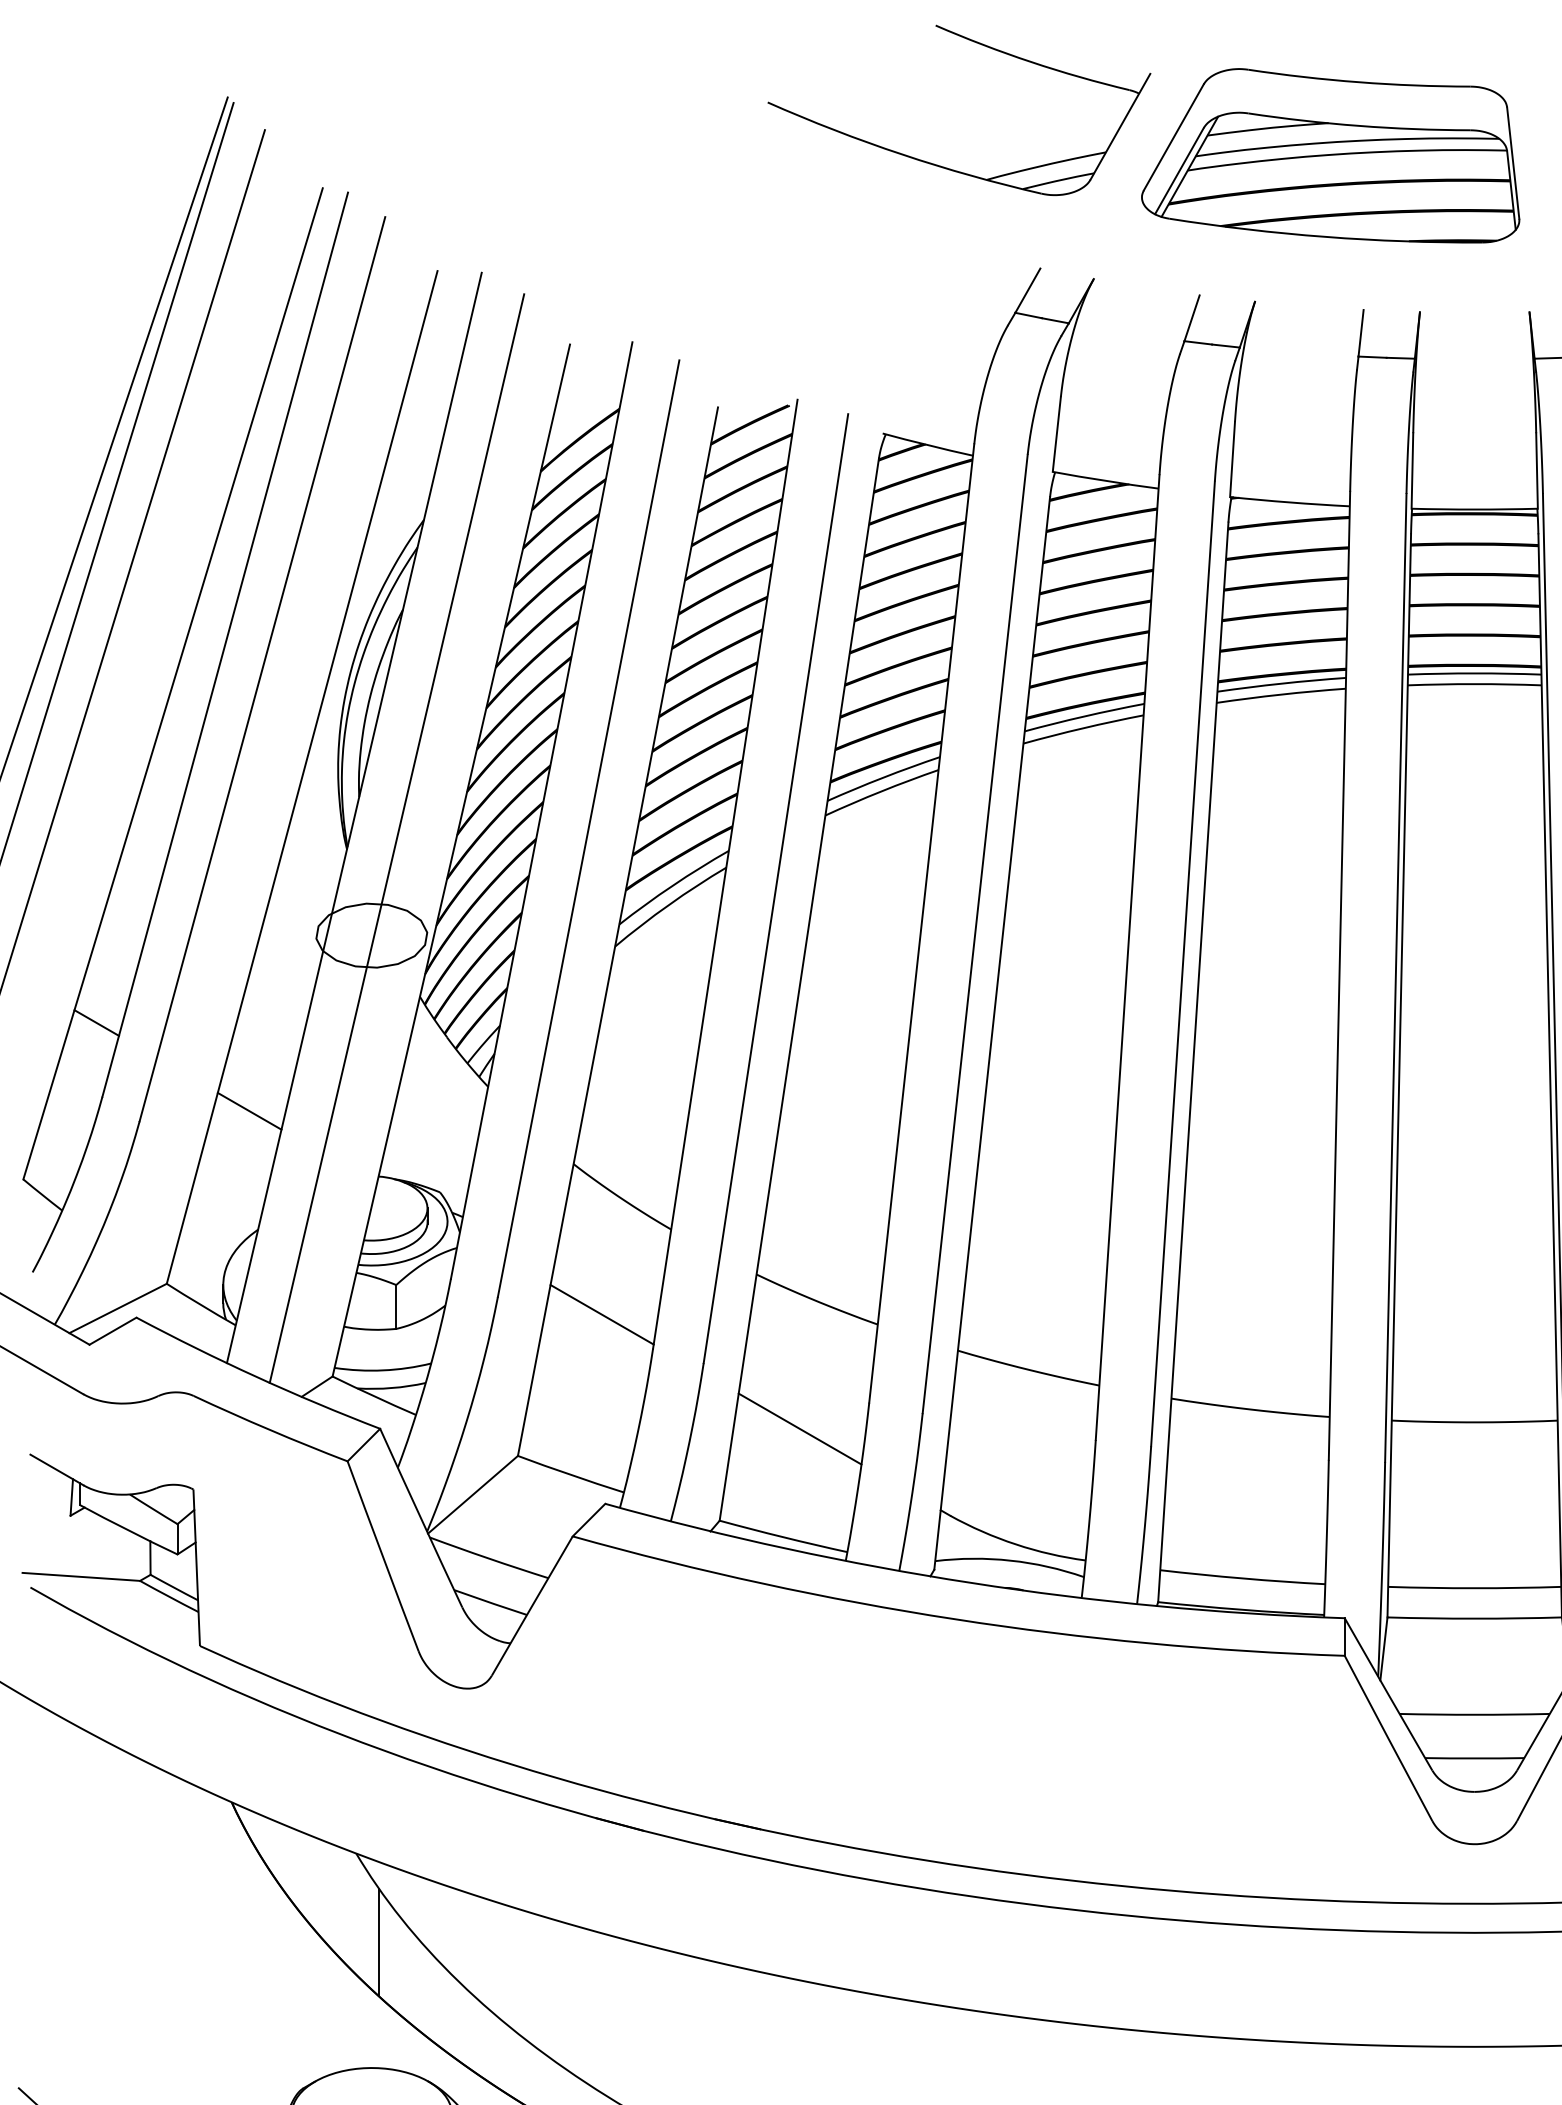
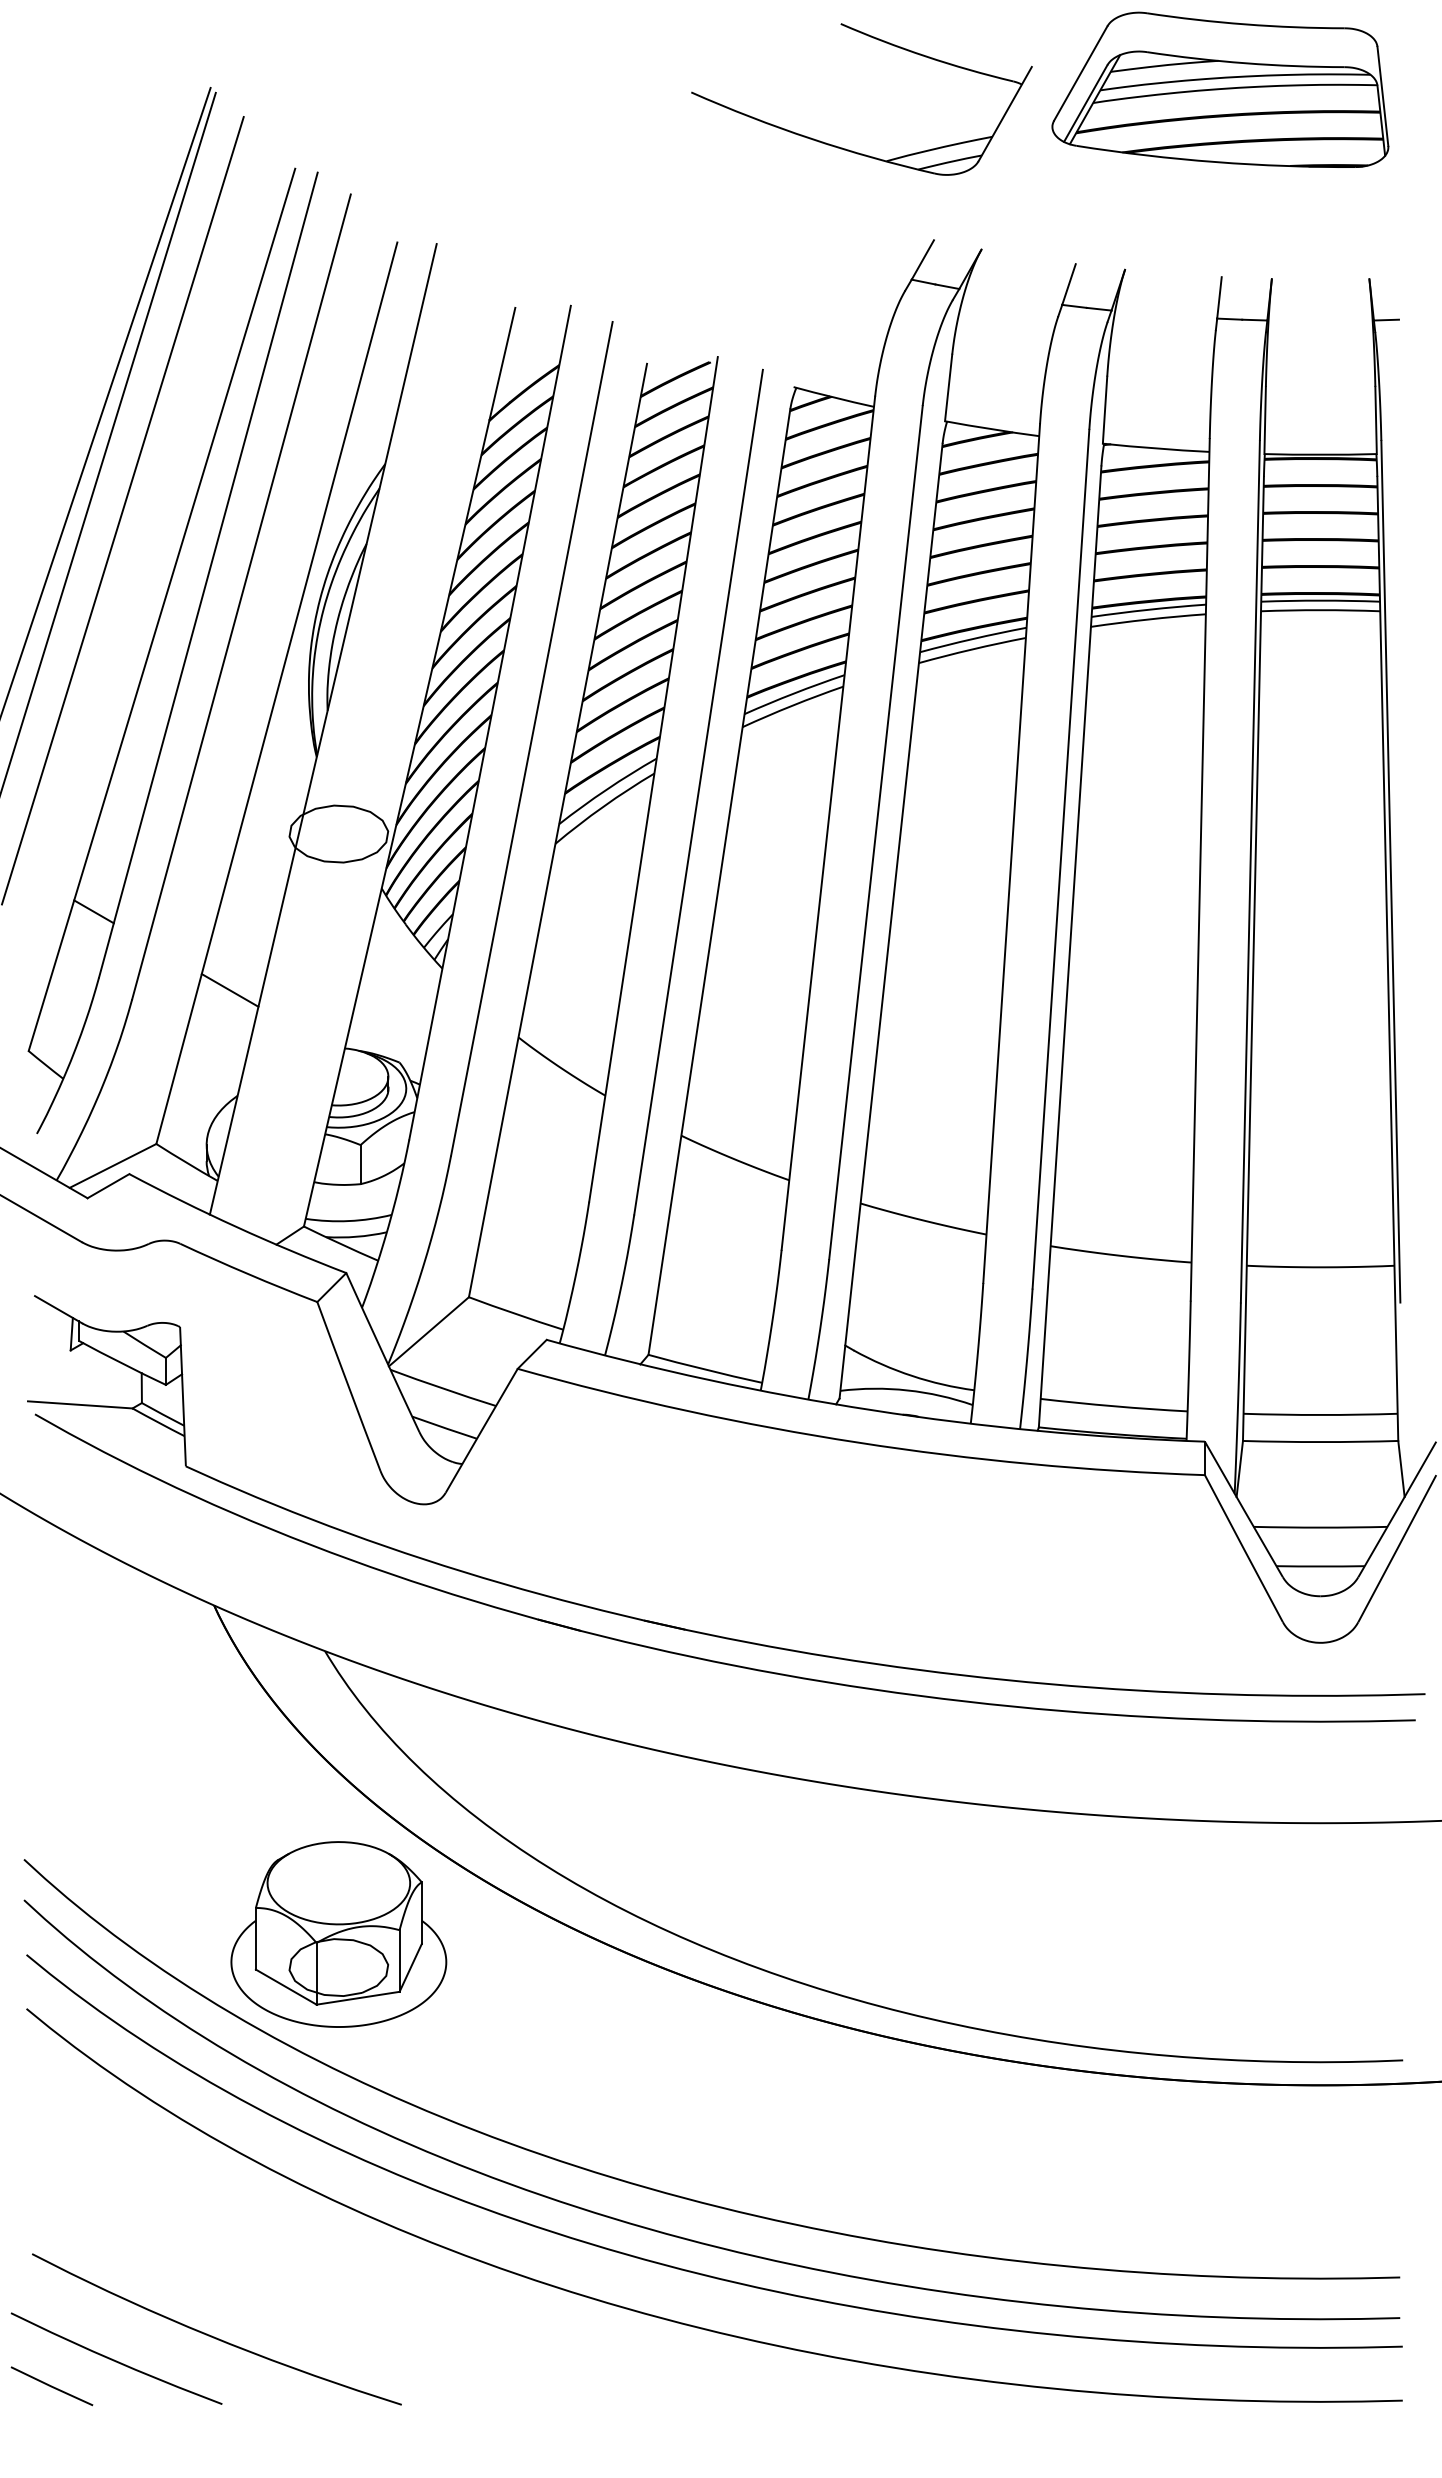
part: (1330, 155) -> (1220, 89), moved
line: (397, 838) -> (361, 747), removed
line: (601, 1314) -> (543, 1171), removed
line: (799, 1428) -> (719, 1272), removed
line: (379, 1942) -> (345, 1730), removed

